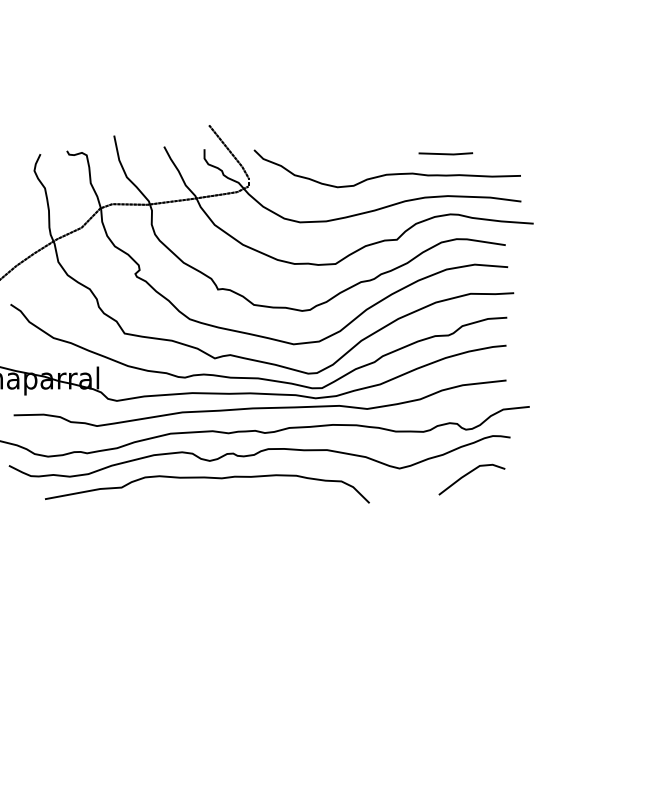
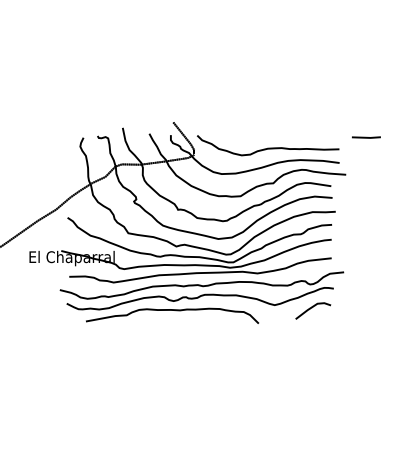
line: (446, 153) -> (366, 137), moved

